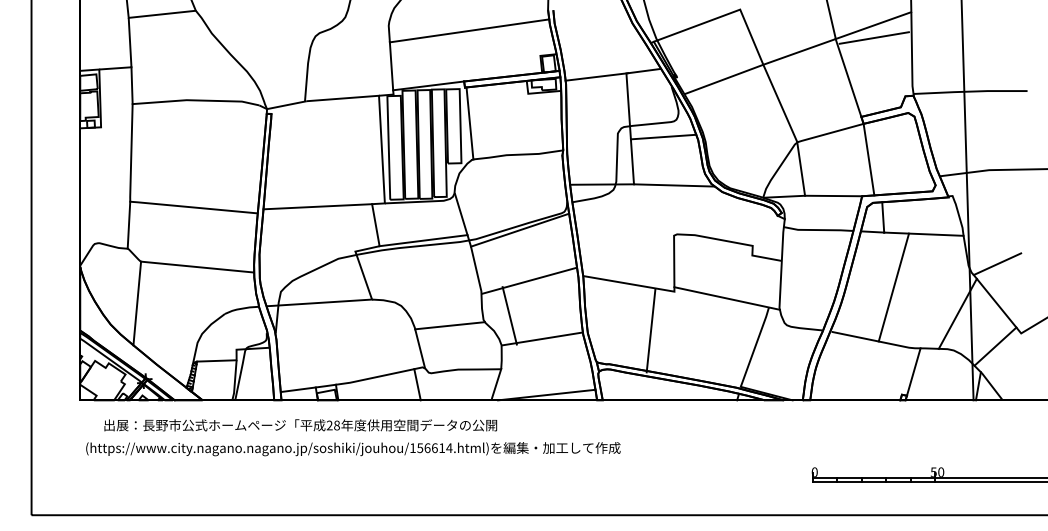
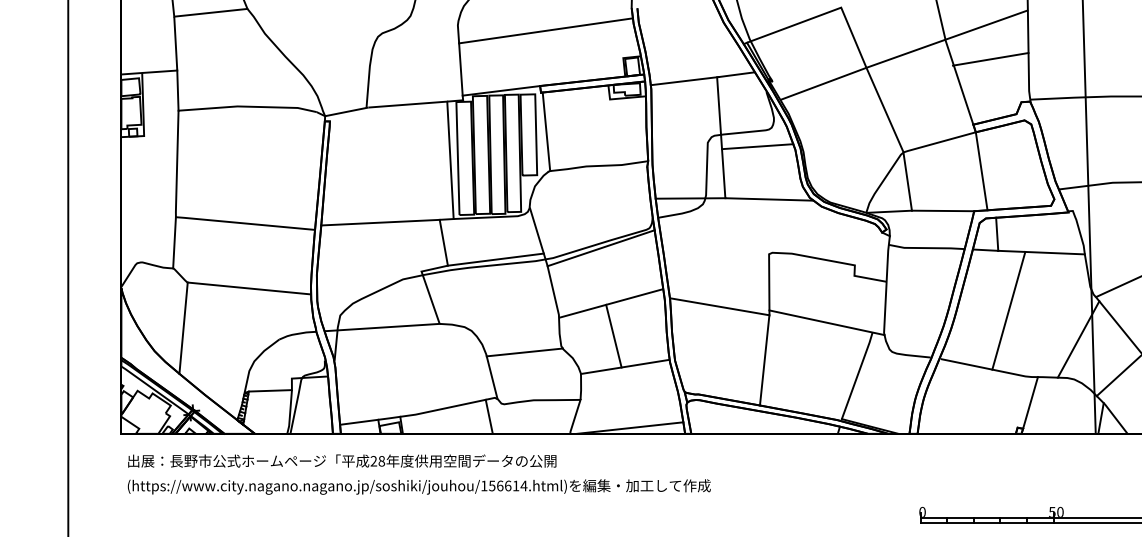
line: (873, 37) -> (989, 58), moved
line: (509, 315) -> (613, 335), moved
line: (650, 330) -> (764, 359), moved
text: (300, 425) -> (341, 461), moved

